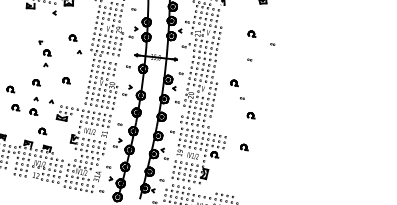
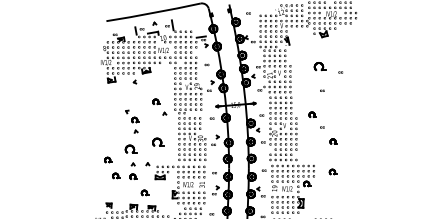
part: (251, 33) -> (319, 66), size x1.6
part: (66, 79) -> (157, 141), size x1.6
part: (36, 82) -> (130, 149), size x1.6

